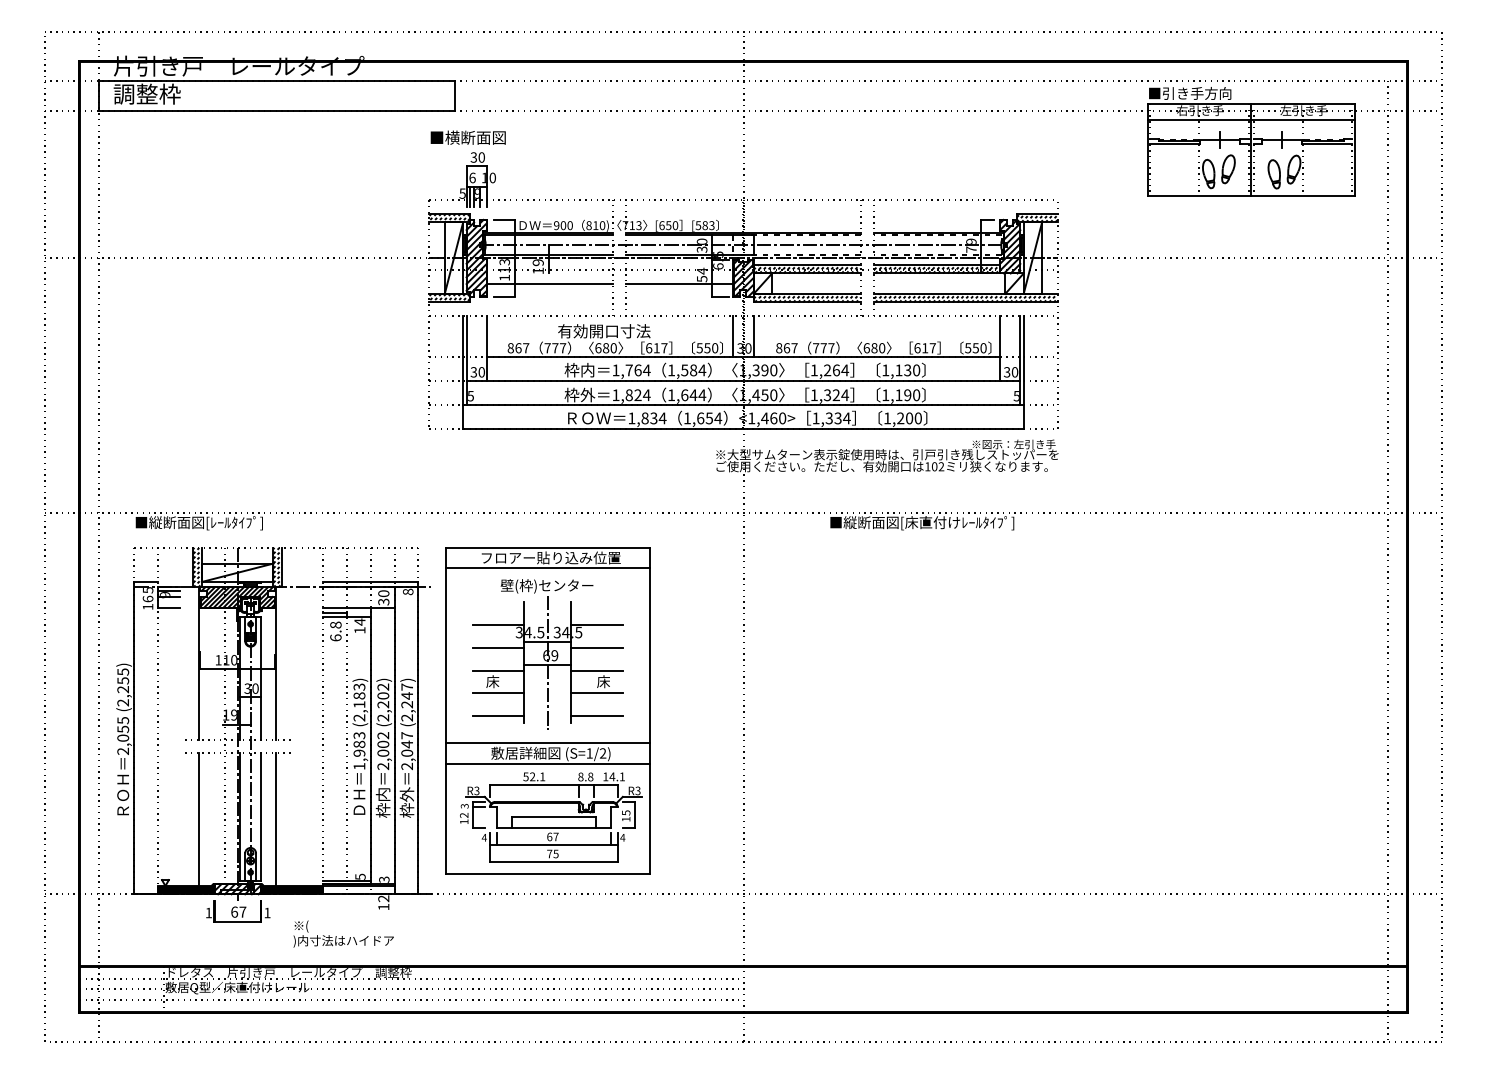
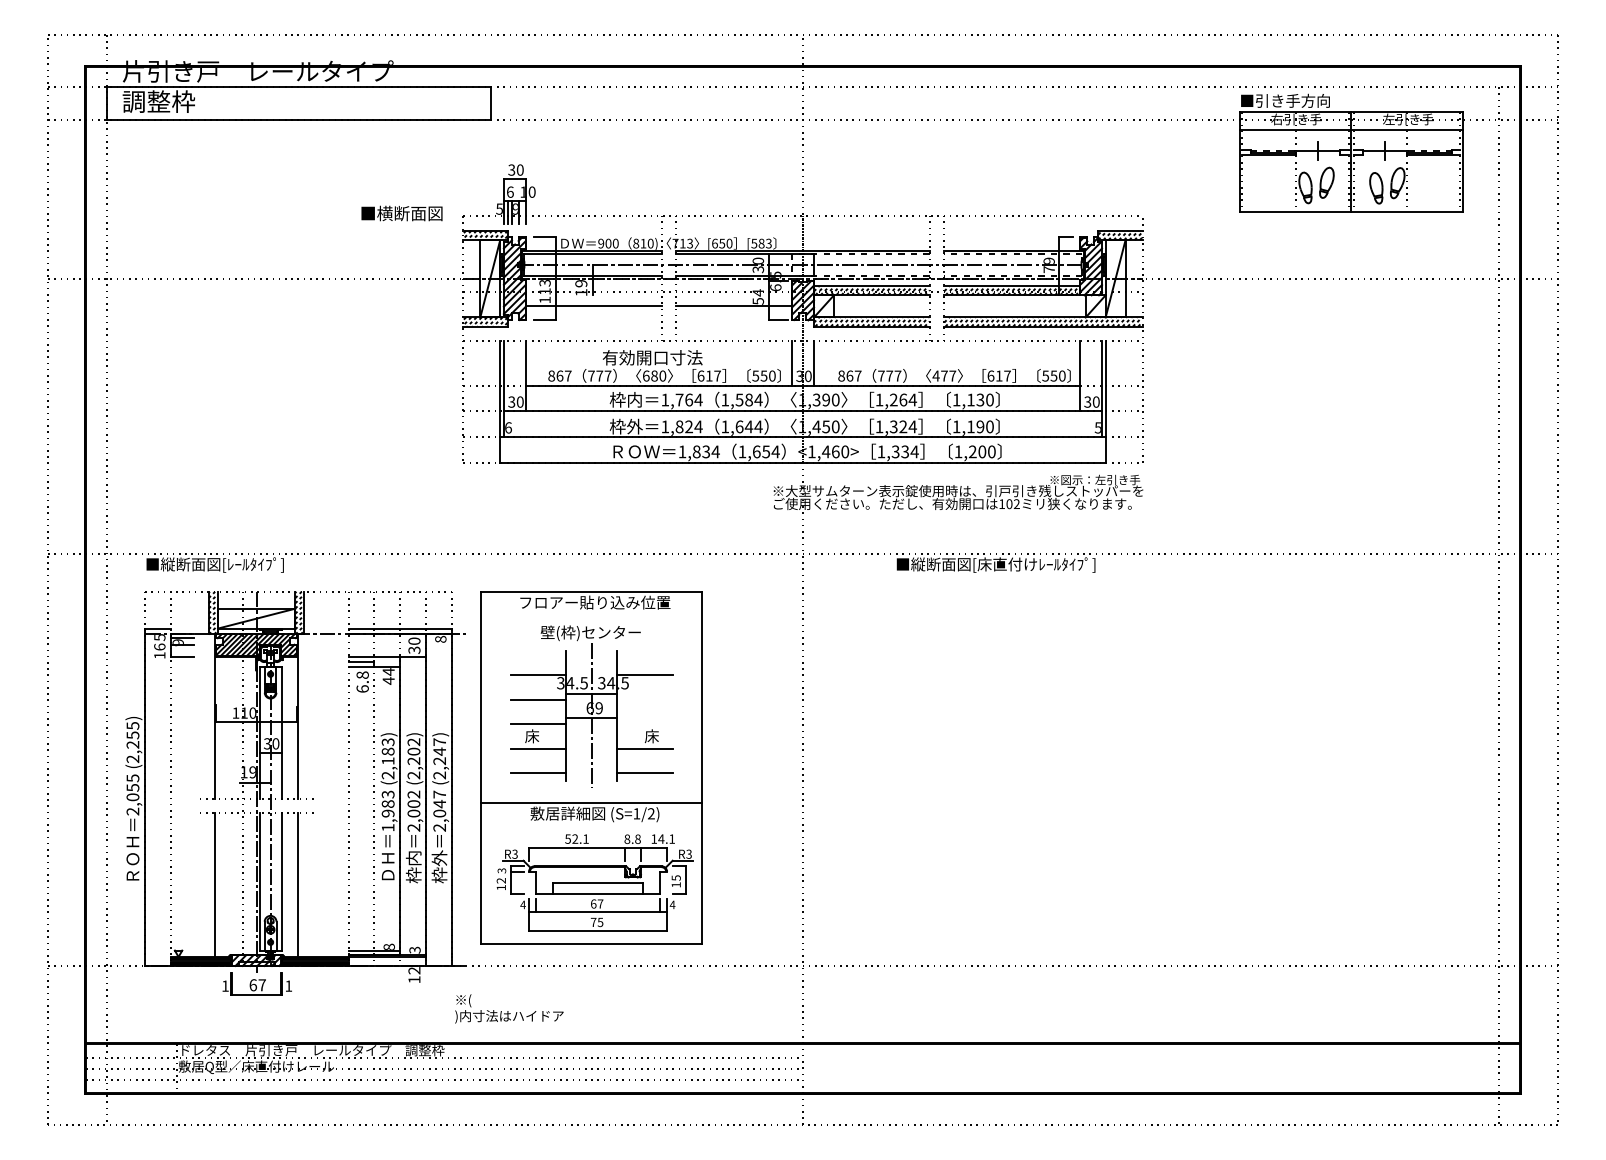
text: (467, 137) -> (401, 213), moved
text: (874, 348) -> (944, 376), 680 -> 477
text: (471, 395) -> (509, 427), 5 -> 6
line: (547, 568) -> (591, 614), removed
text: (359, 630) -> (388, 680), 14 -> 44
line: (596, 647) -> (644, 699), removed
line: (596, 670) -> (644, 724), removed
line: (547, 763) -> (591, 824), removed
text: (360, 876) -> (389, 946), 5 -> 8
text: (343, 933) -> (509, 1008), moved

